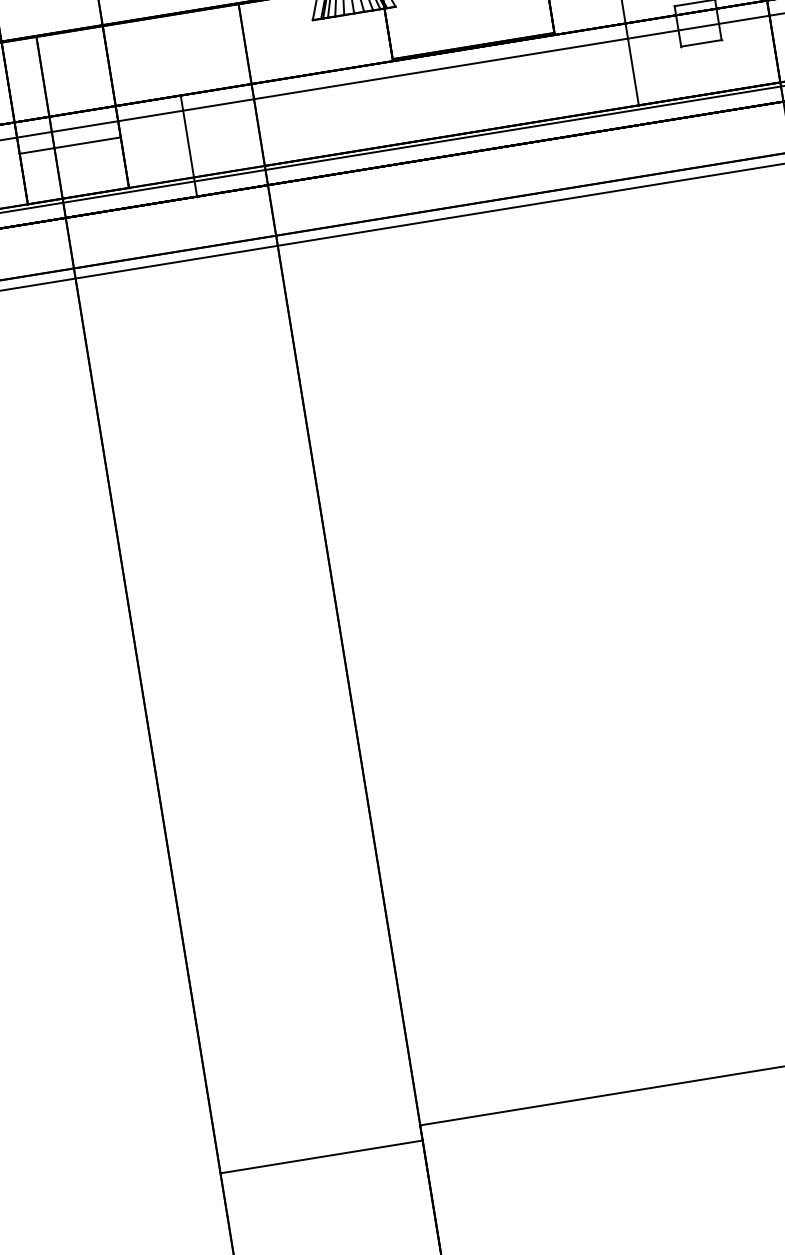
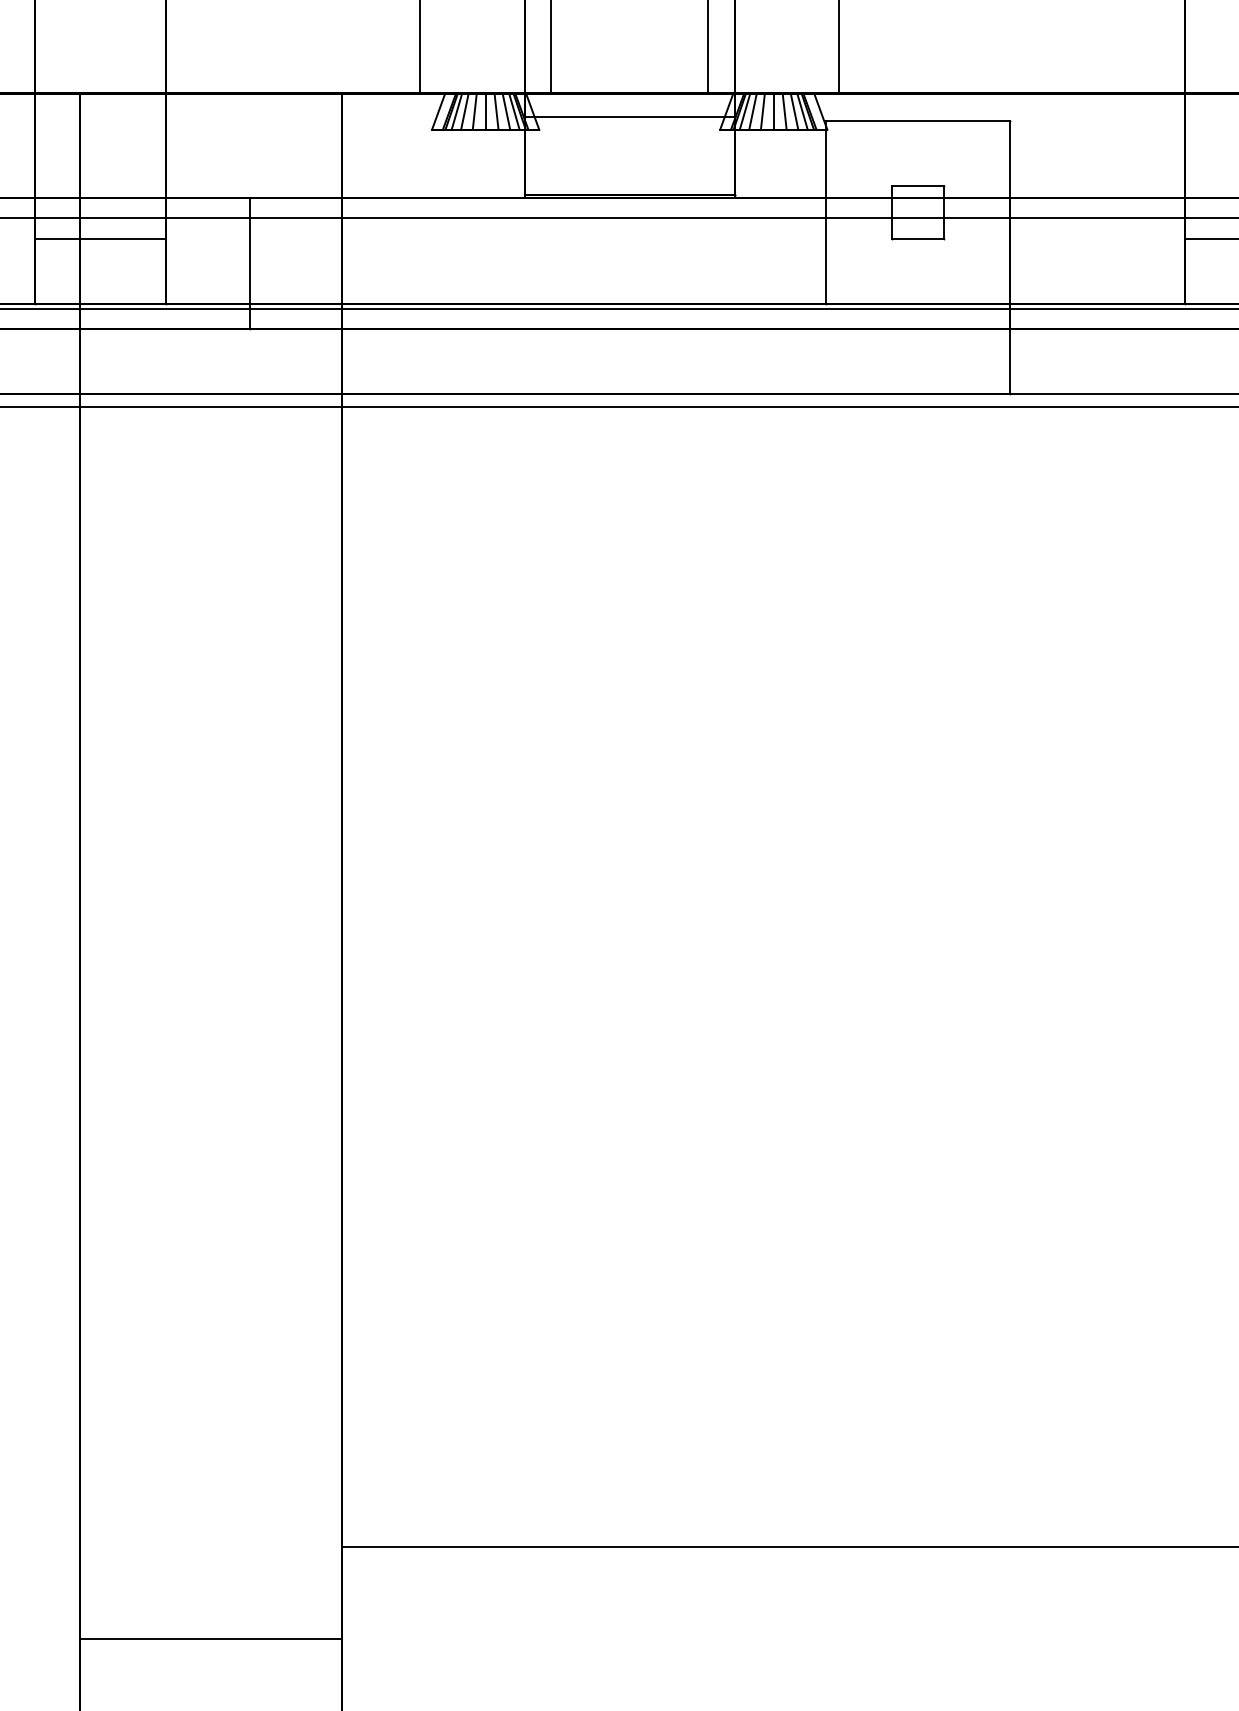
line: (321, 1156) -> (210, 1638), moved

